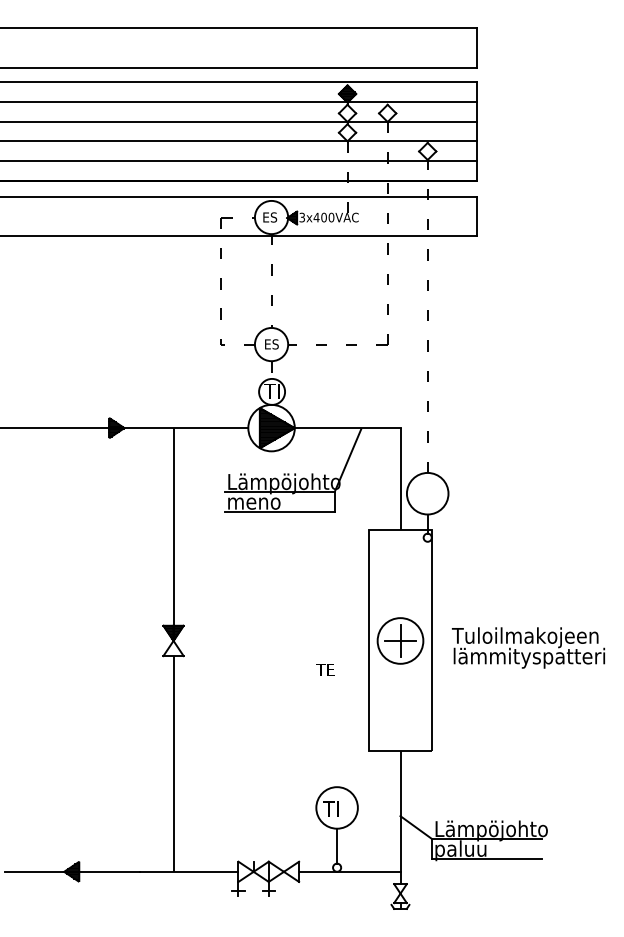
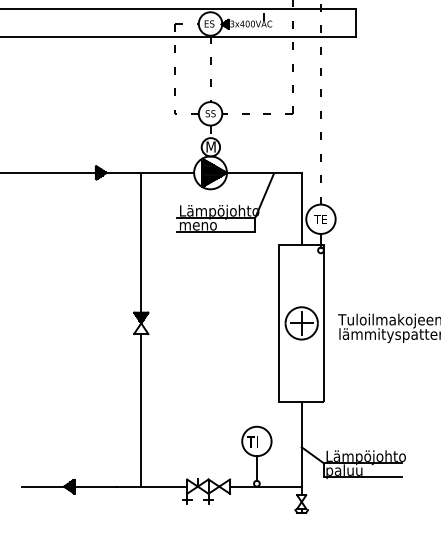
text: (267, 344) -> (207, 113), ES -> SS
text: (271, 391) -> (210, 147), TI -> M
text: (325, 669) -> (320, 219), moved

